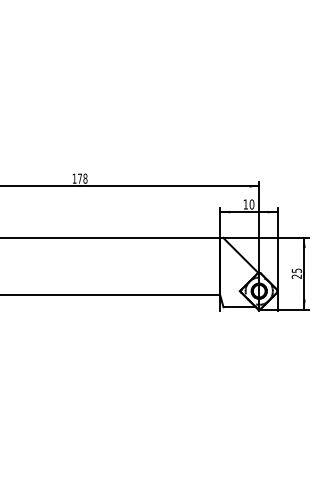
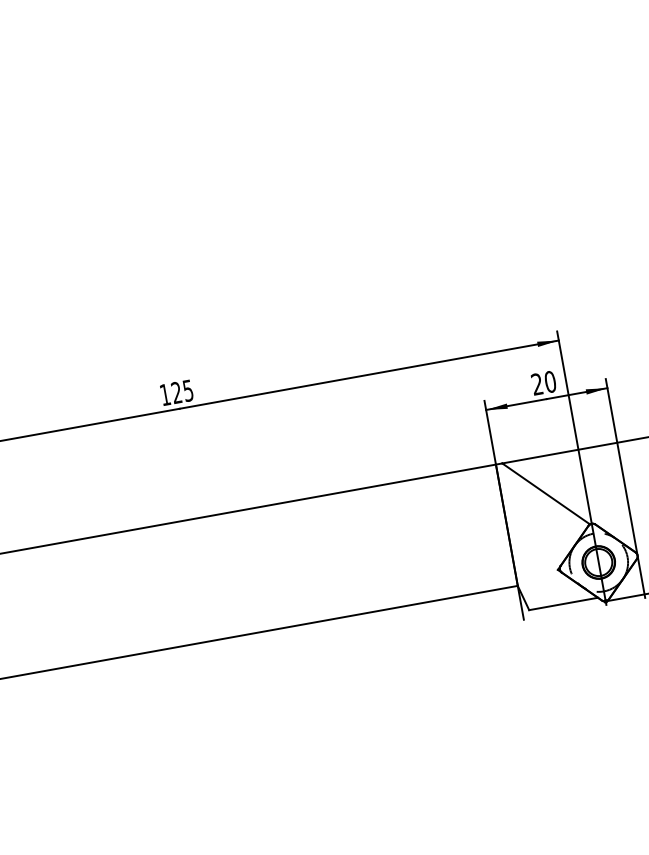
text: (82, 178) -> (181, 391), 178 -> 125
text: (245, 204) -> (536, 384), 10 -> 20

